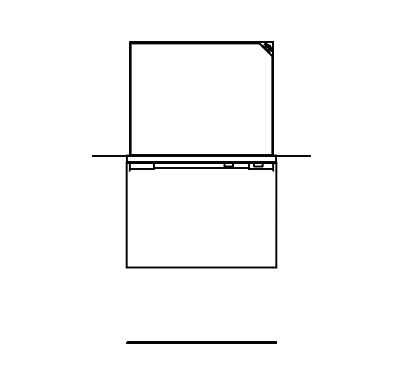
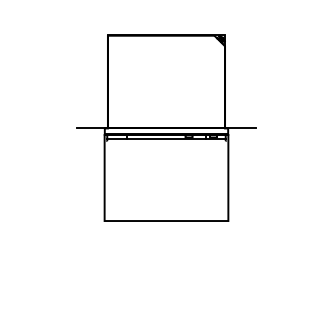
line: (201, 341) -> (166, 282), removed

